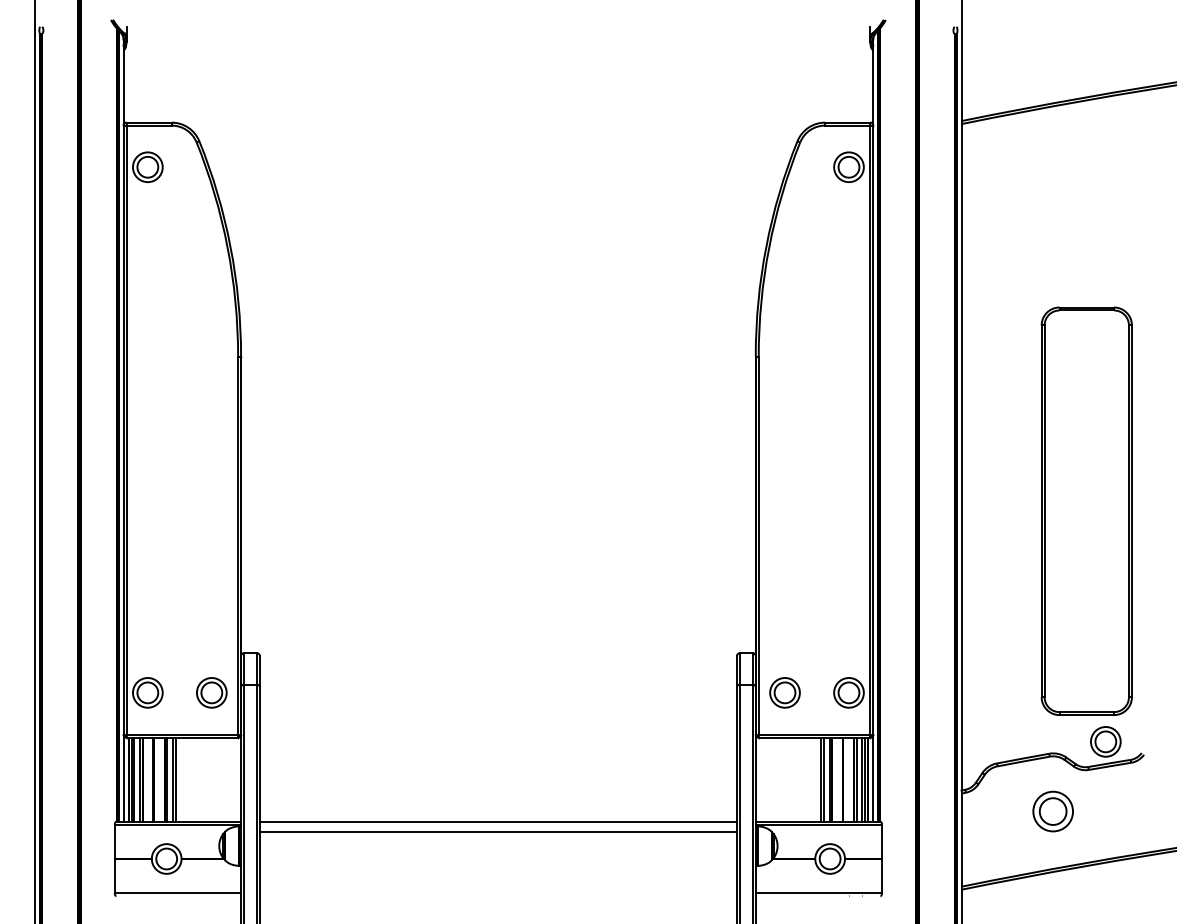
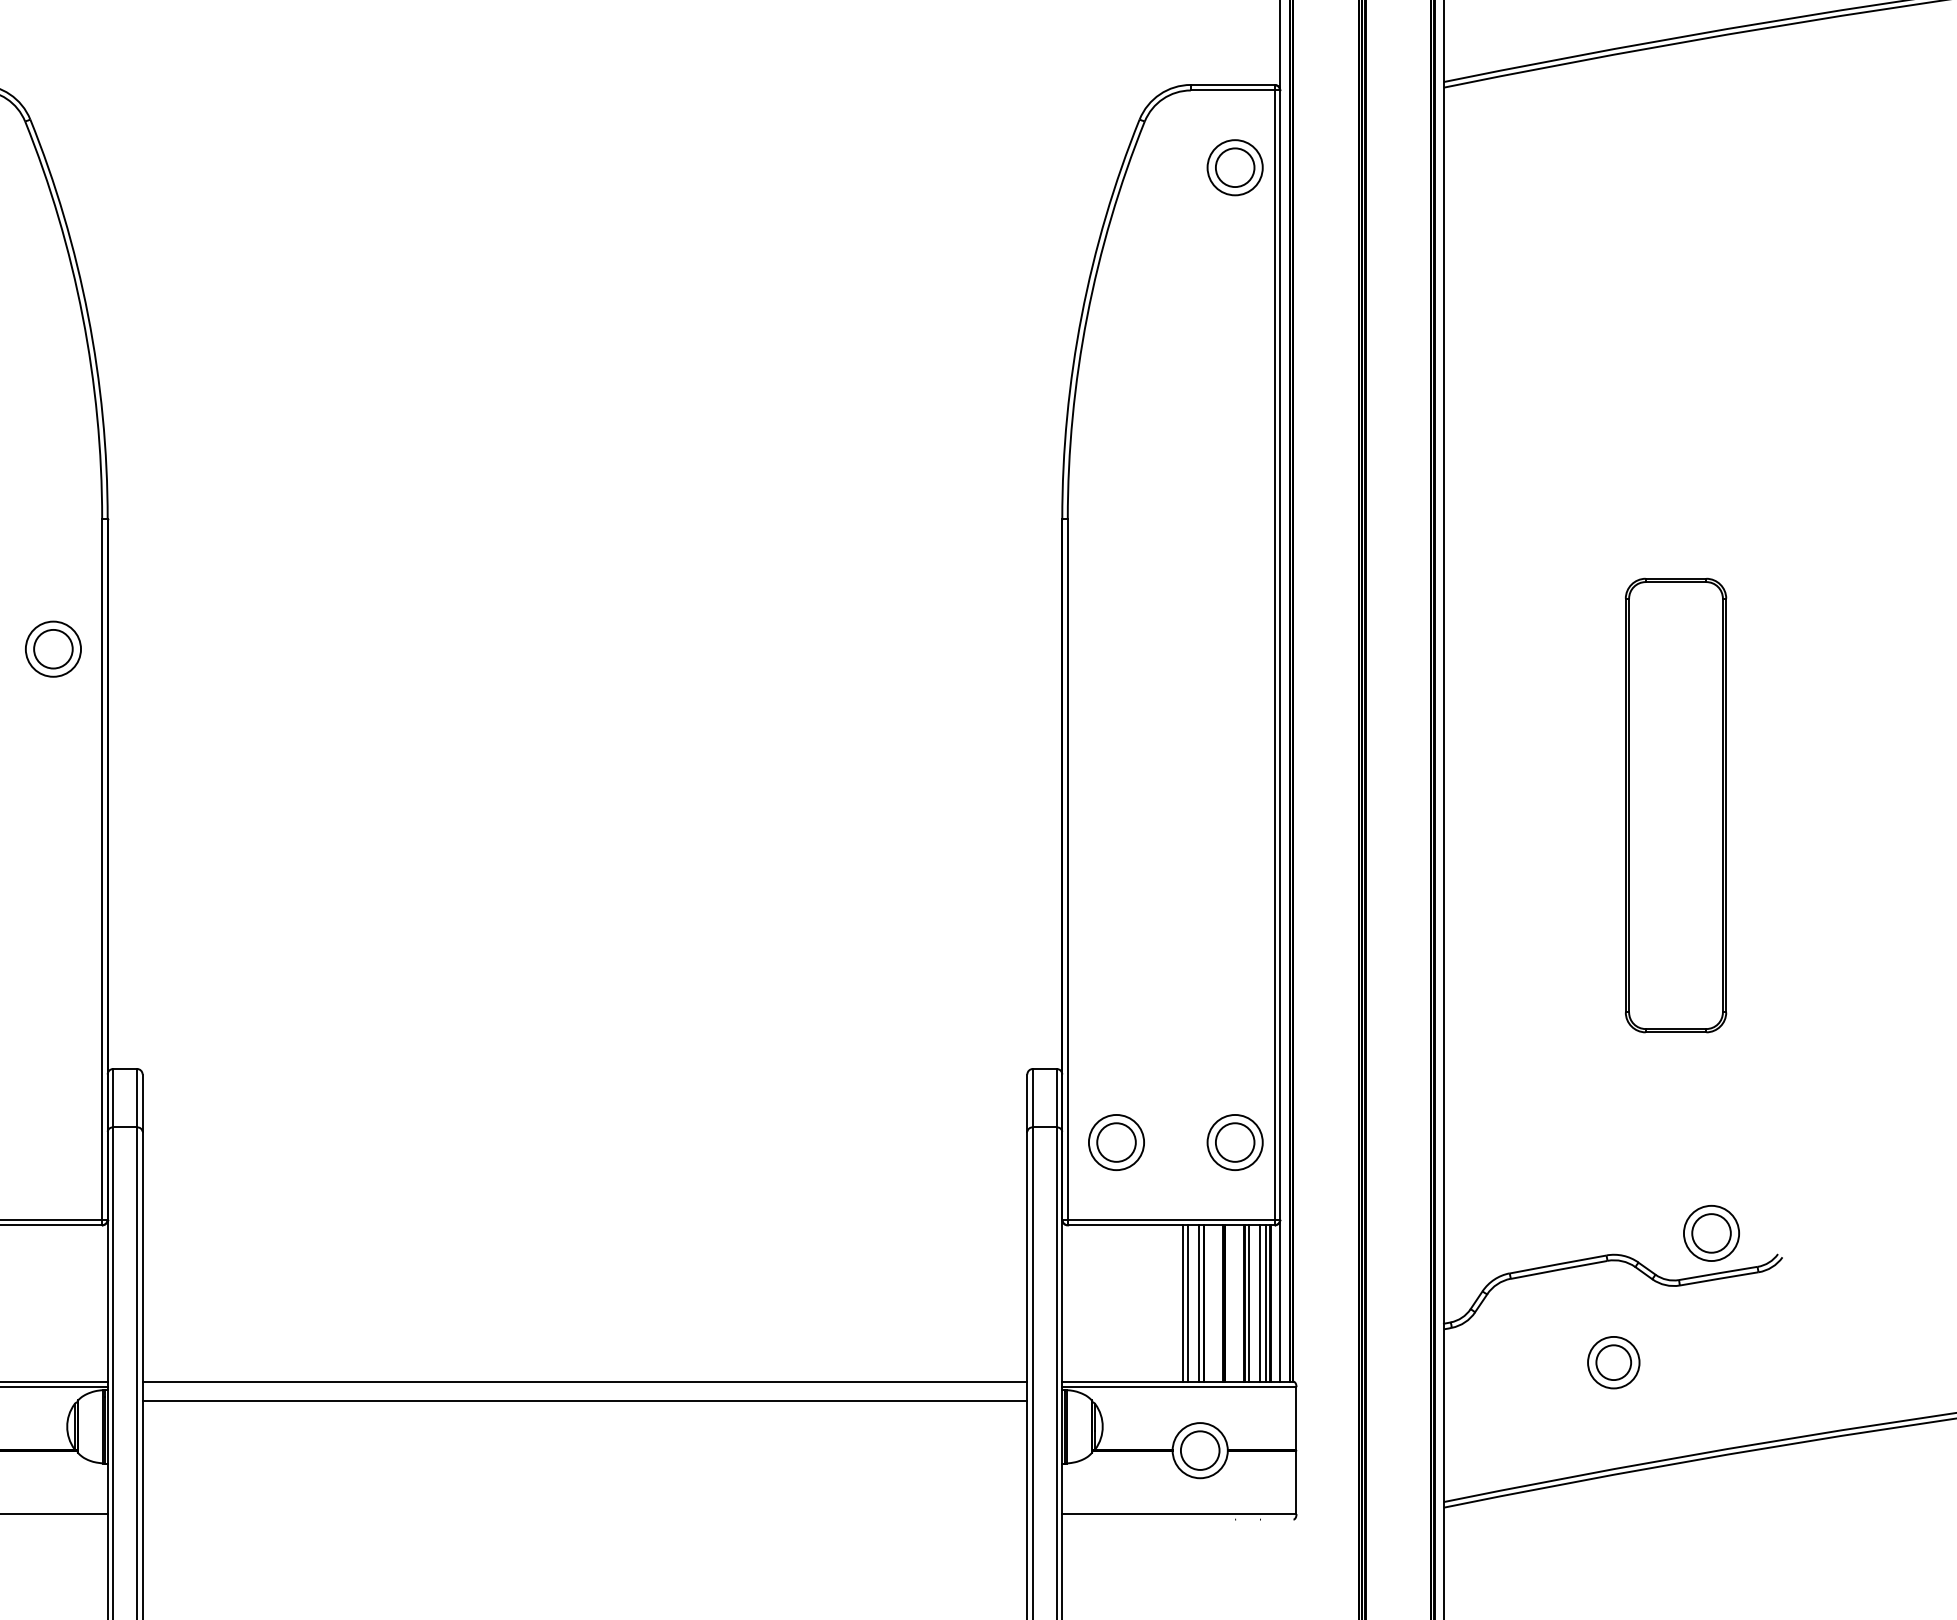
part: (1086, 510) -> (1675, 804), size x0.6
part: (211, 692) -> (52, 648), moved
part: (1052, 811) -> (1612, 1362), size x0.7

